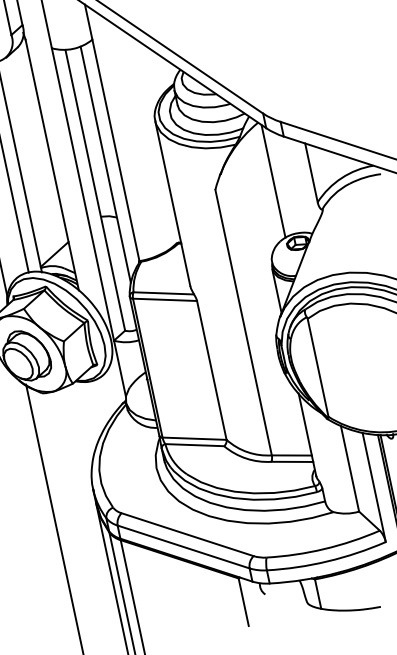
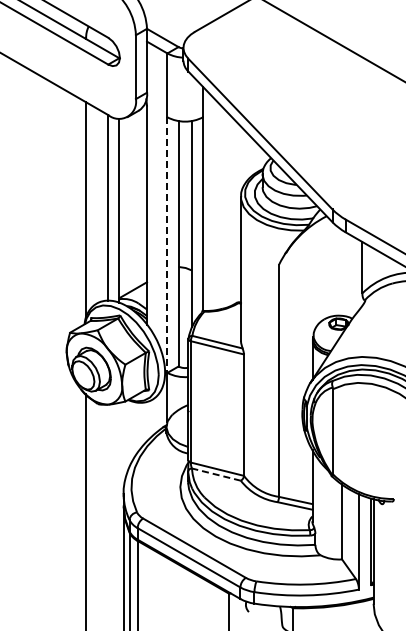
line: (273, 180) -> (329, 267), removed
line: (83, 194) -> (167, 245), solid -> dashed
line: (193, 445) -> (215, 474), solid -> dashed

